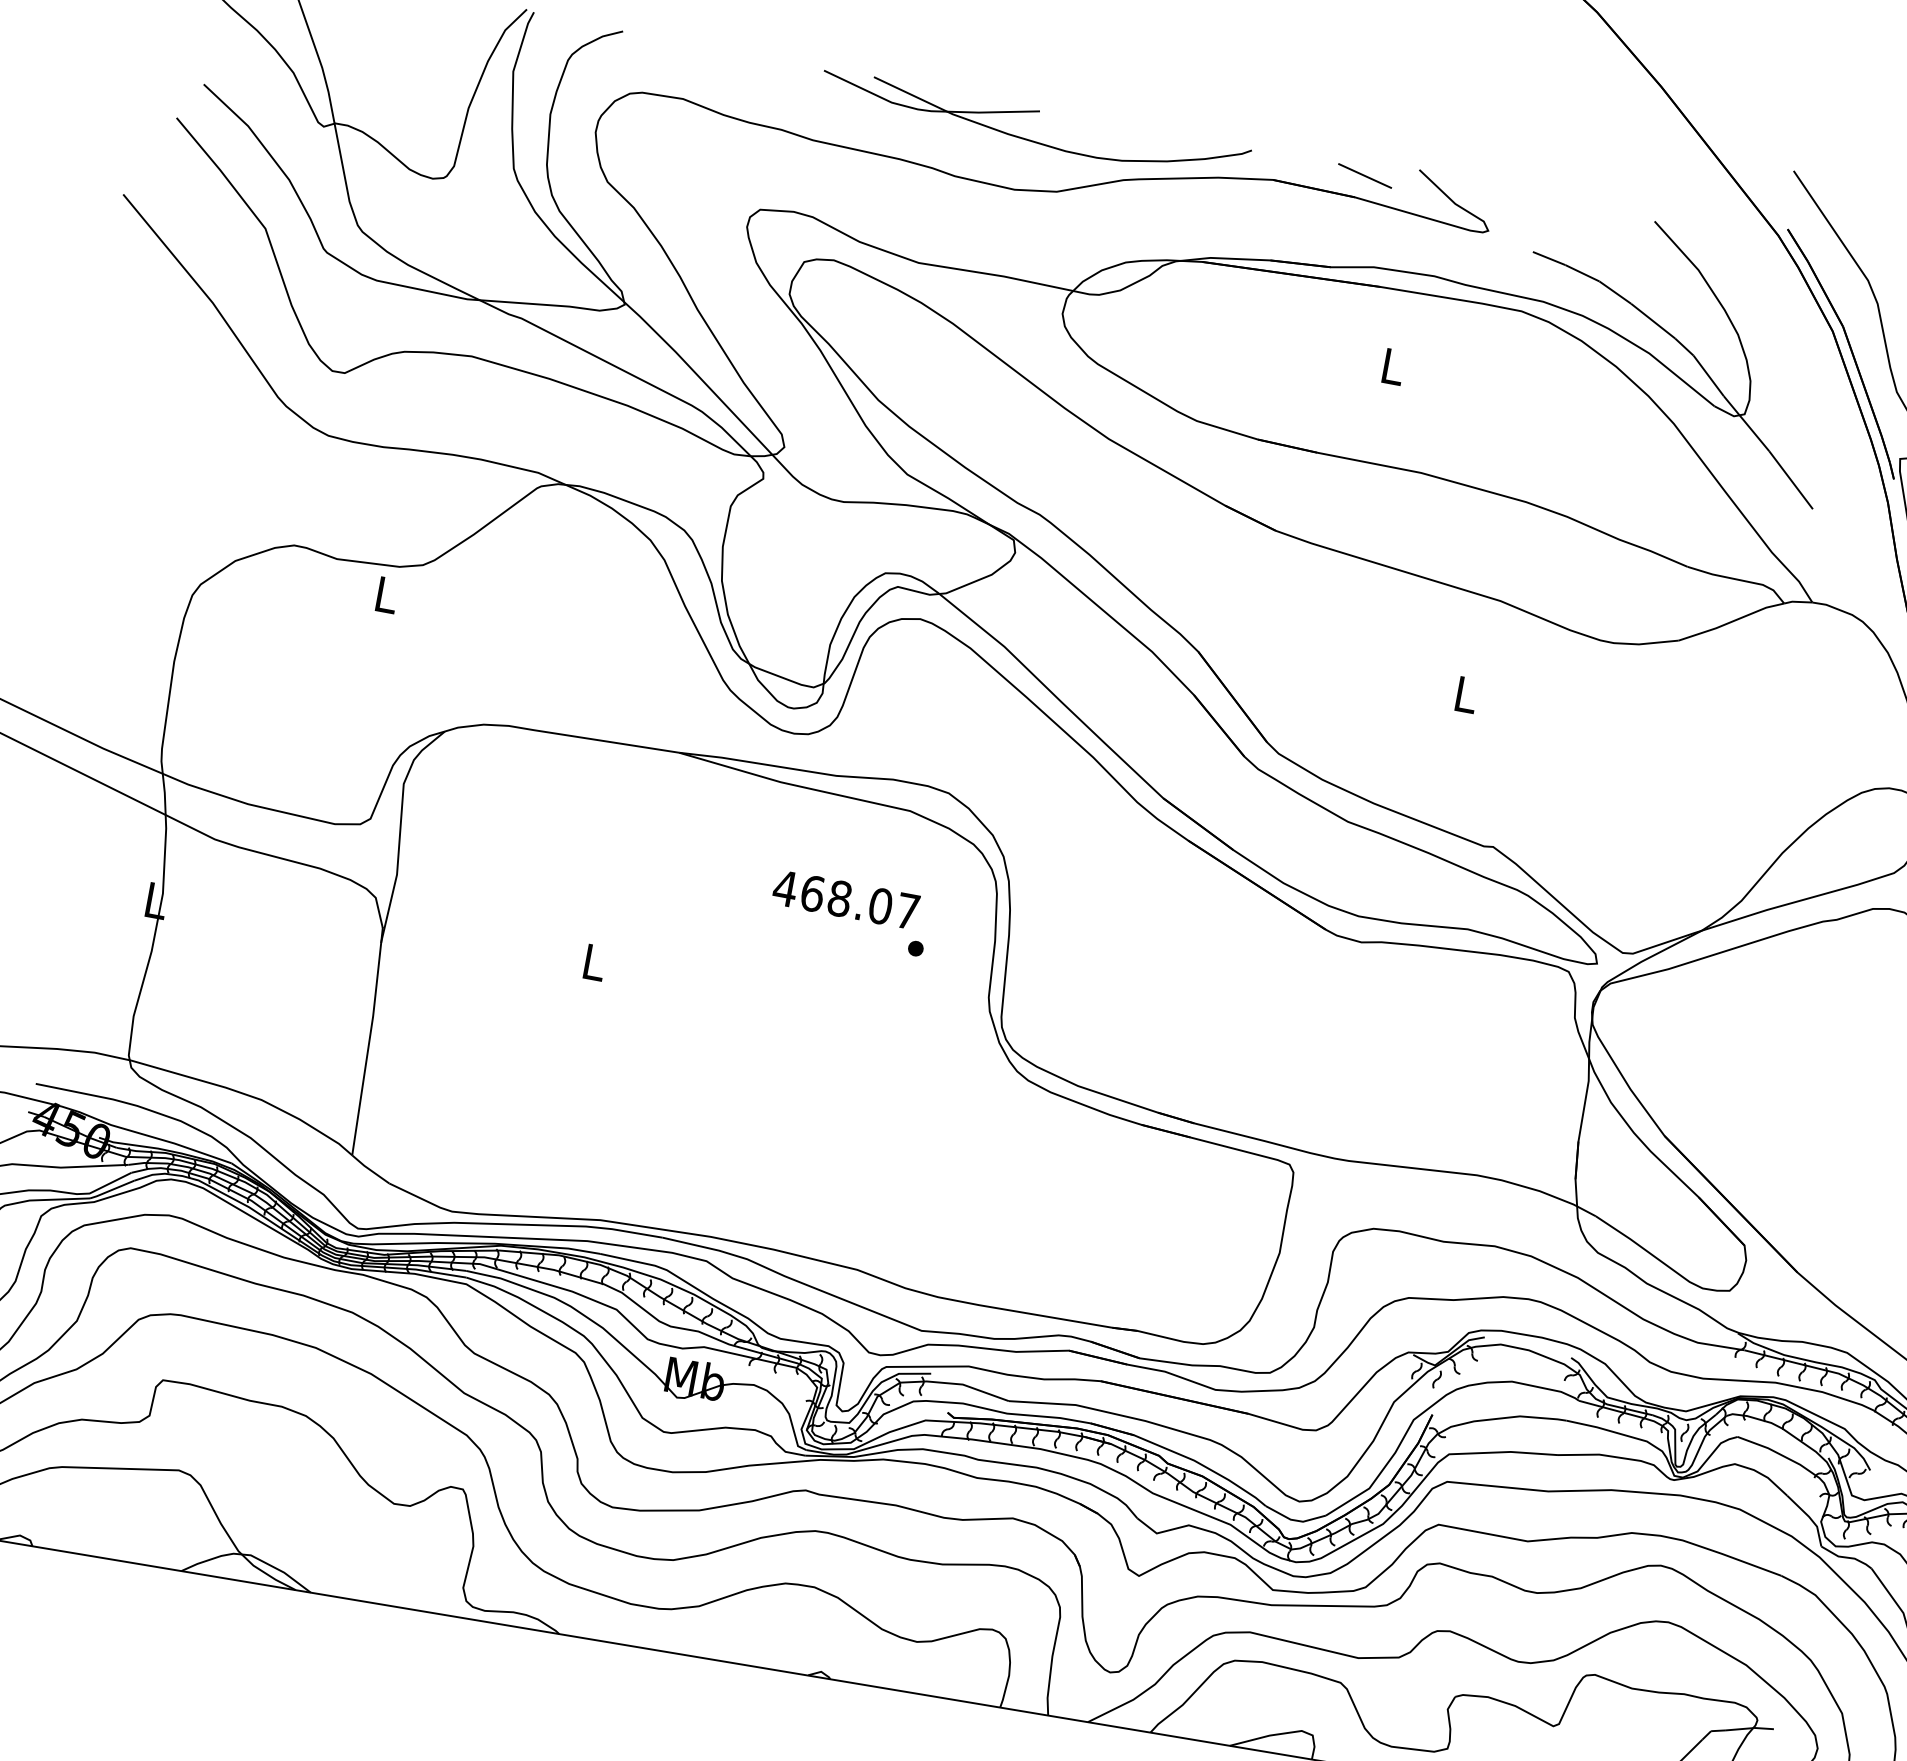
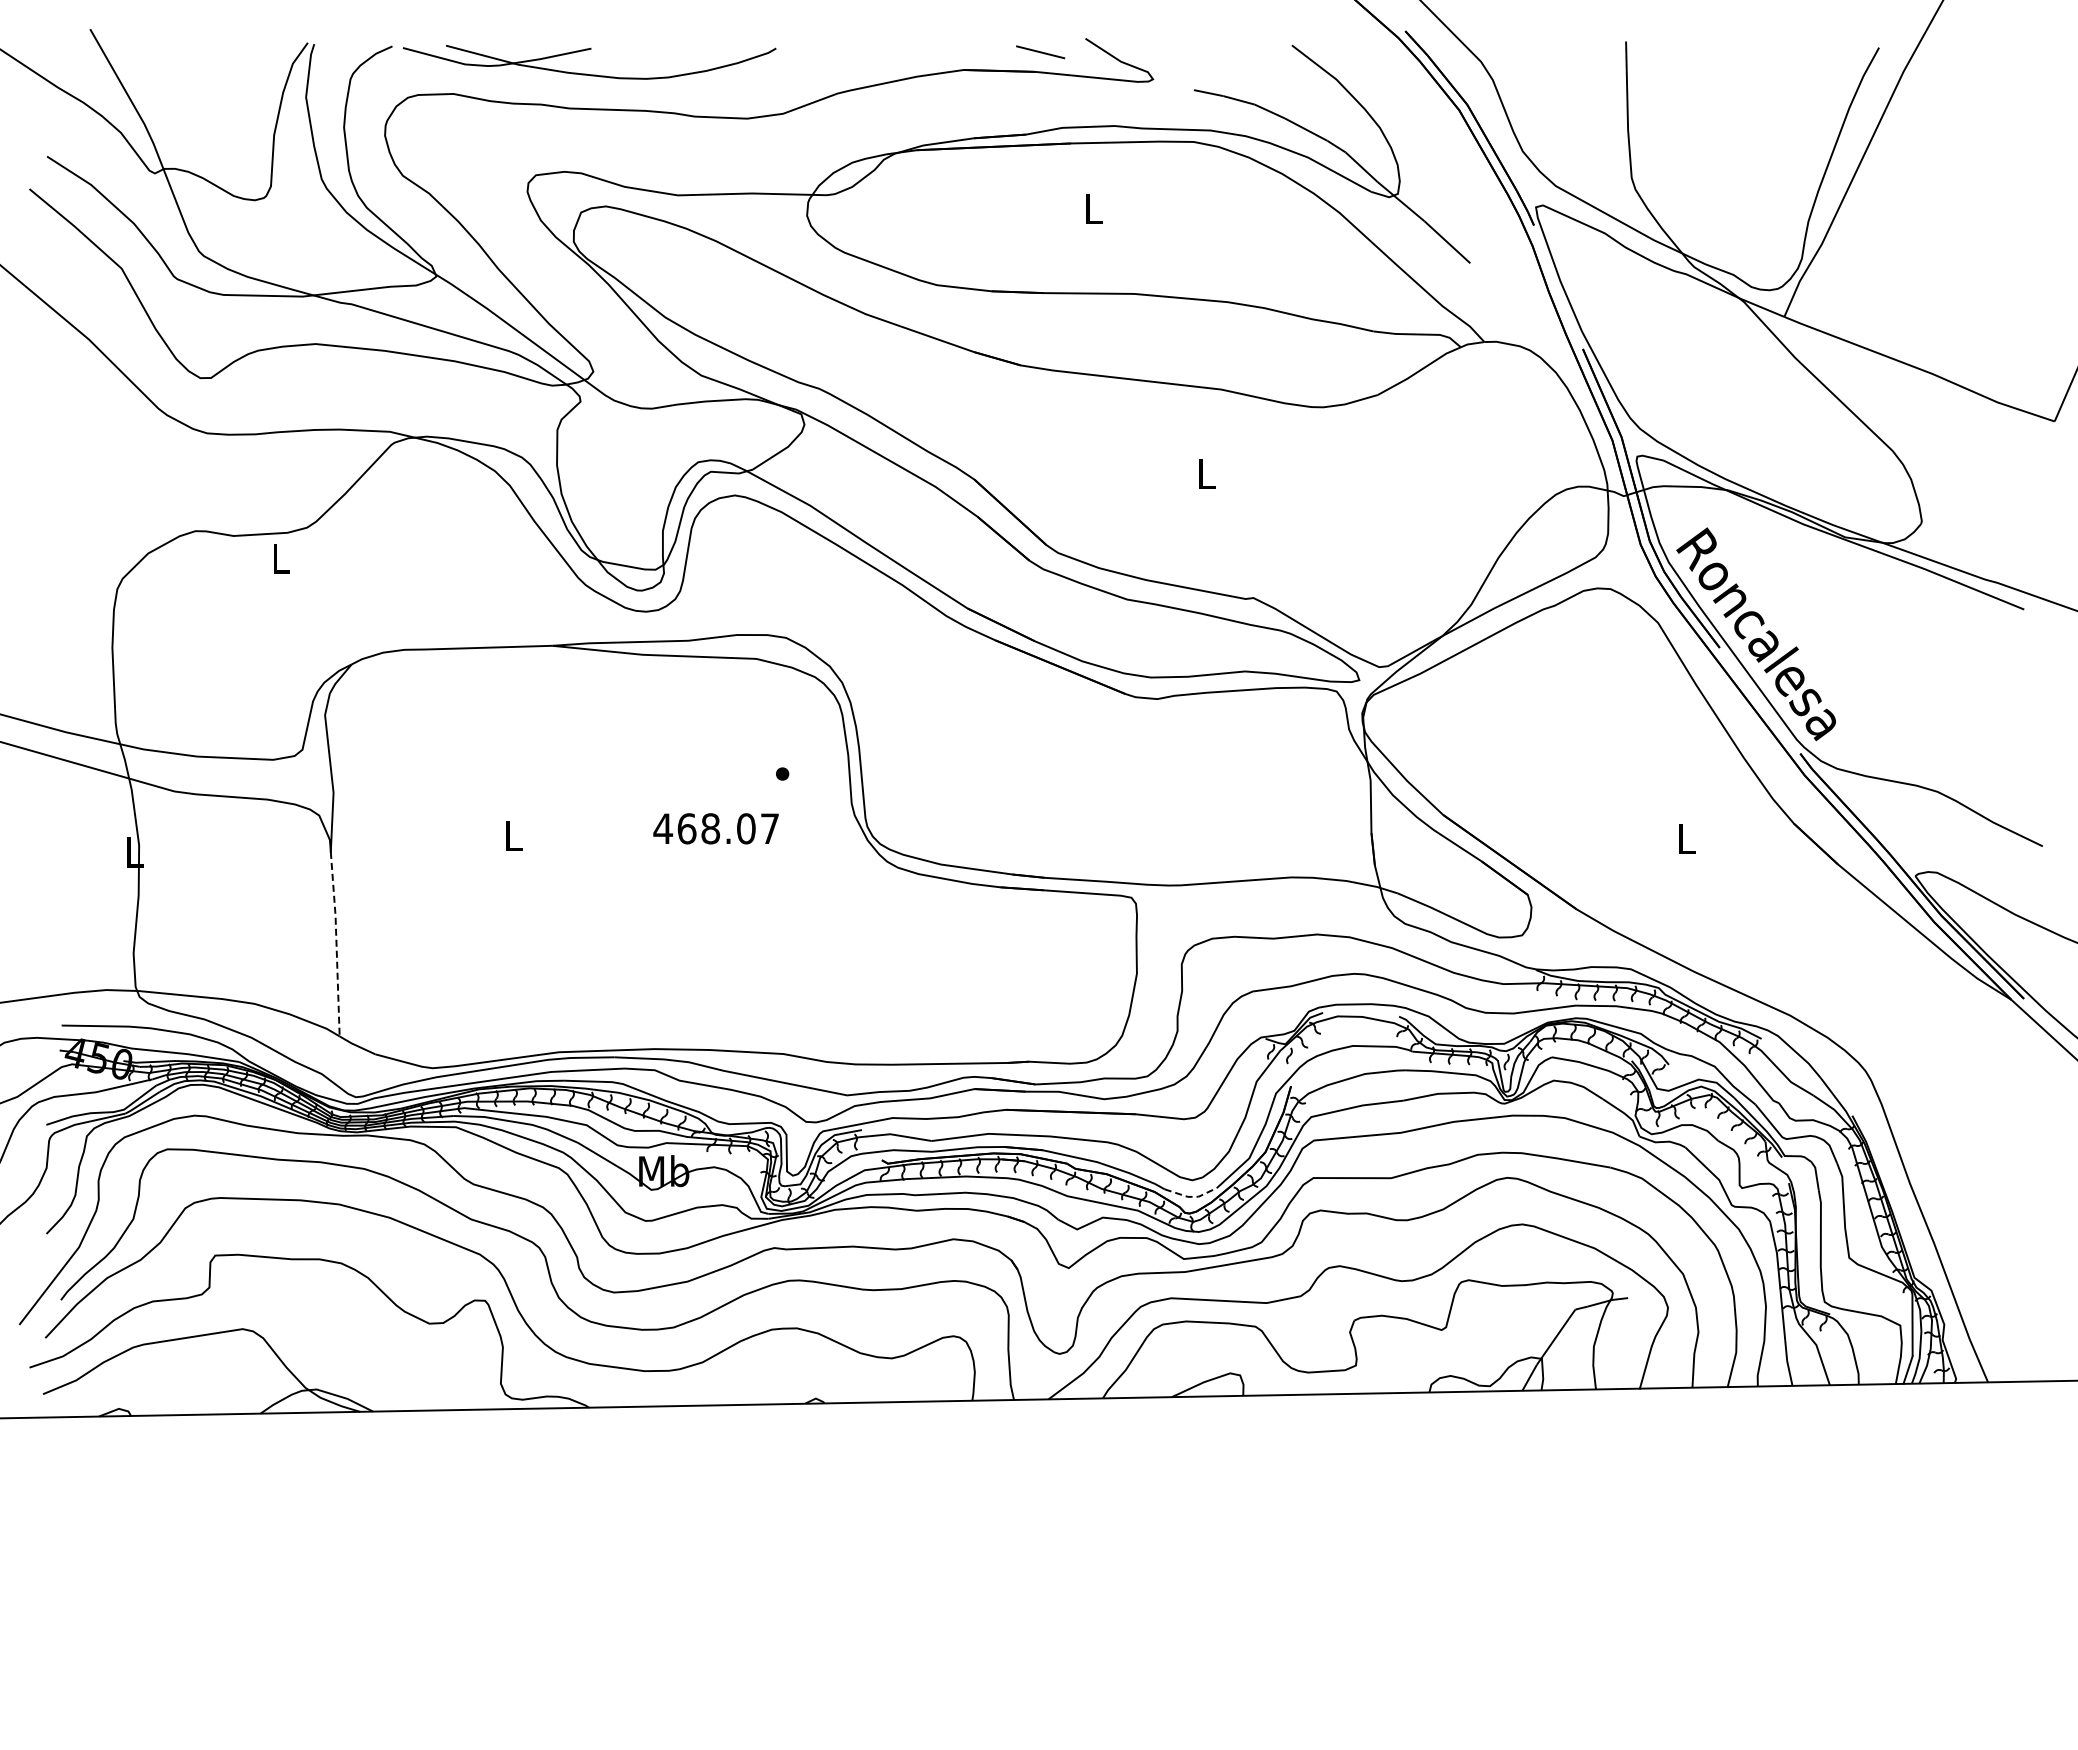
part: (1036, 112) -> (588, 50), moved
text: (845, 899) -> (715, 828), moved
line: (368, 1048) -> (336, 943), solid -> dashed
line: (1294, 1519) -> (1191, 1196), solid -> dashed

